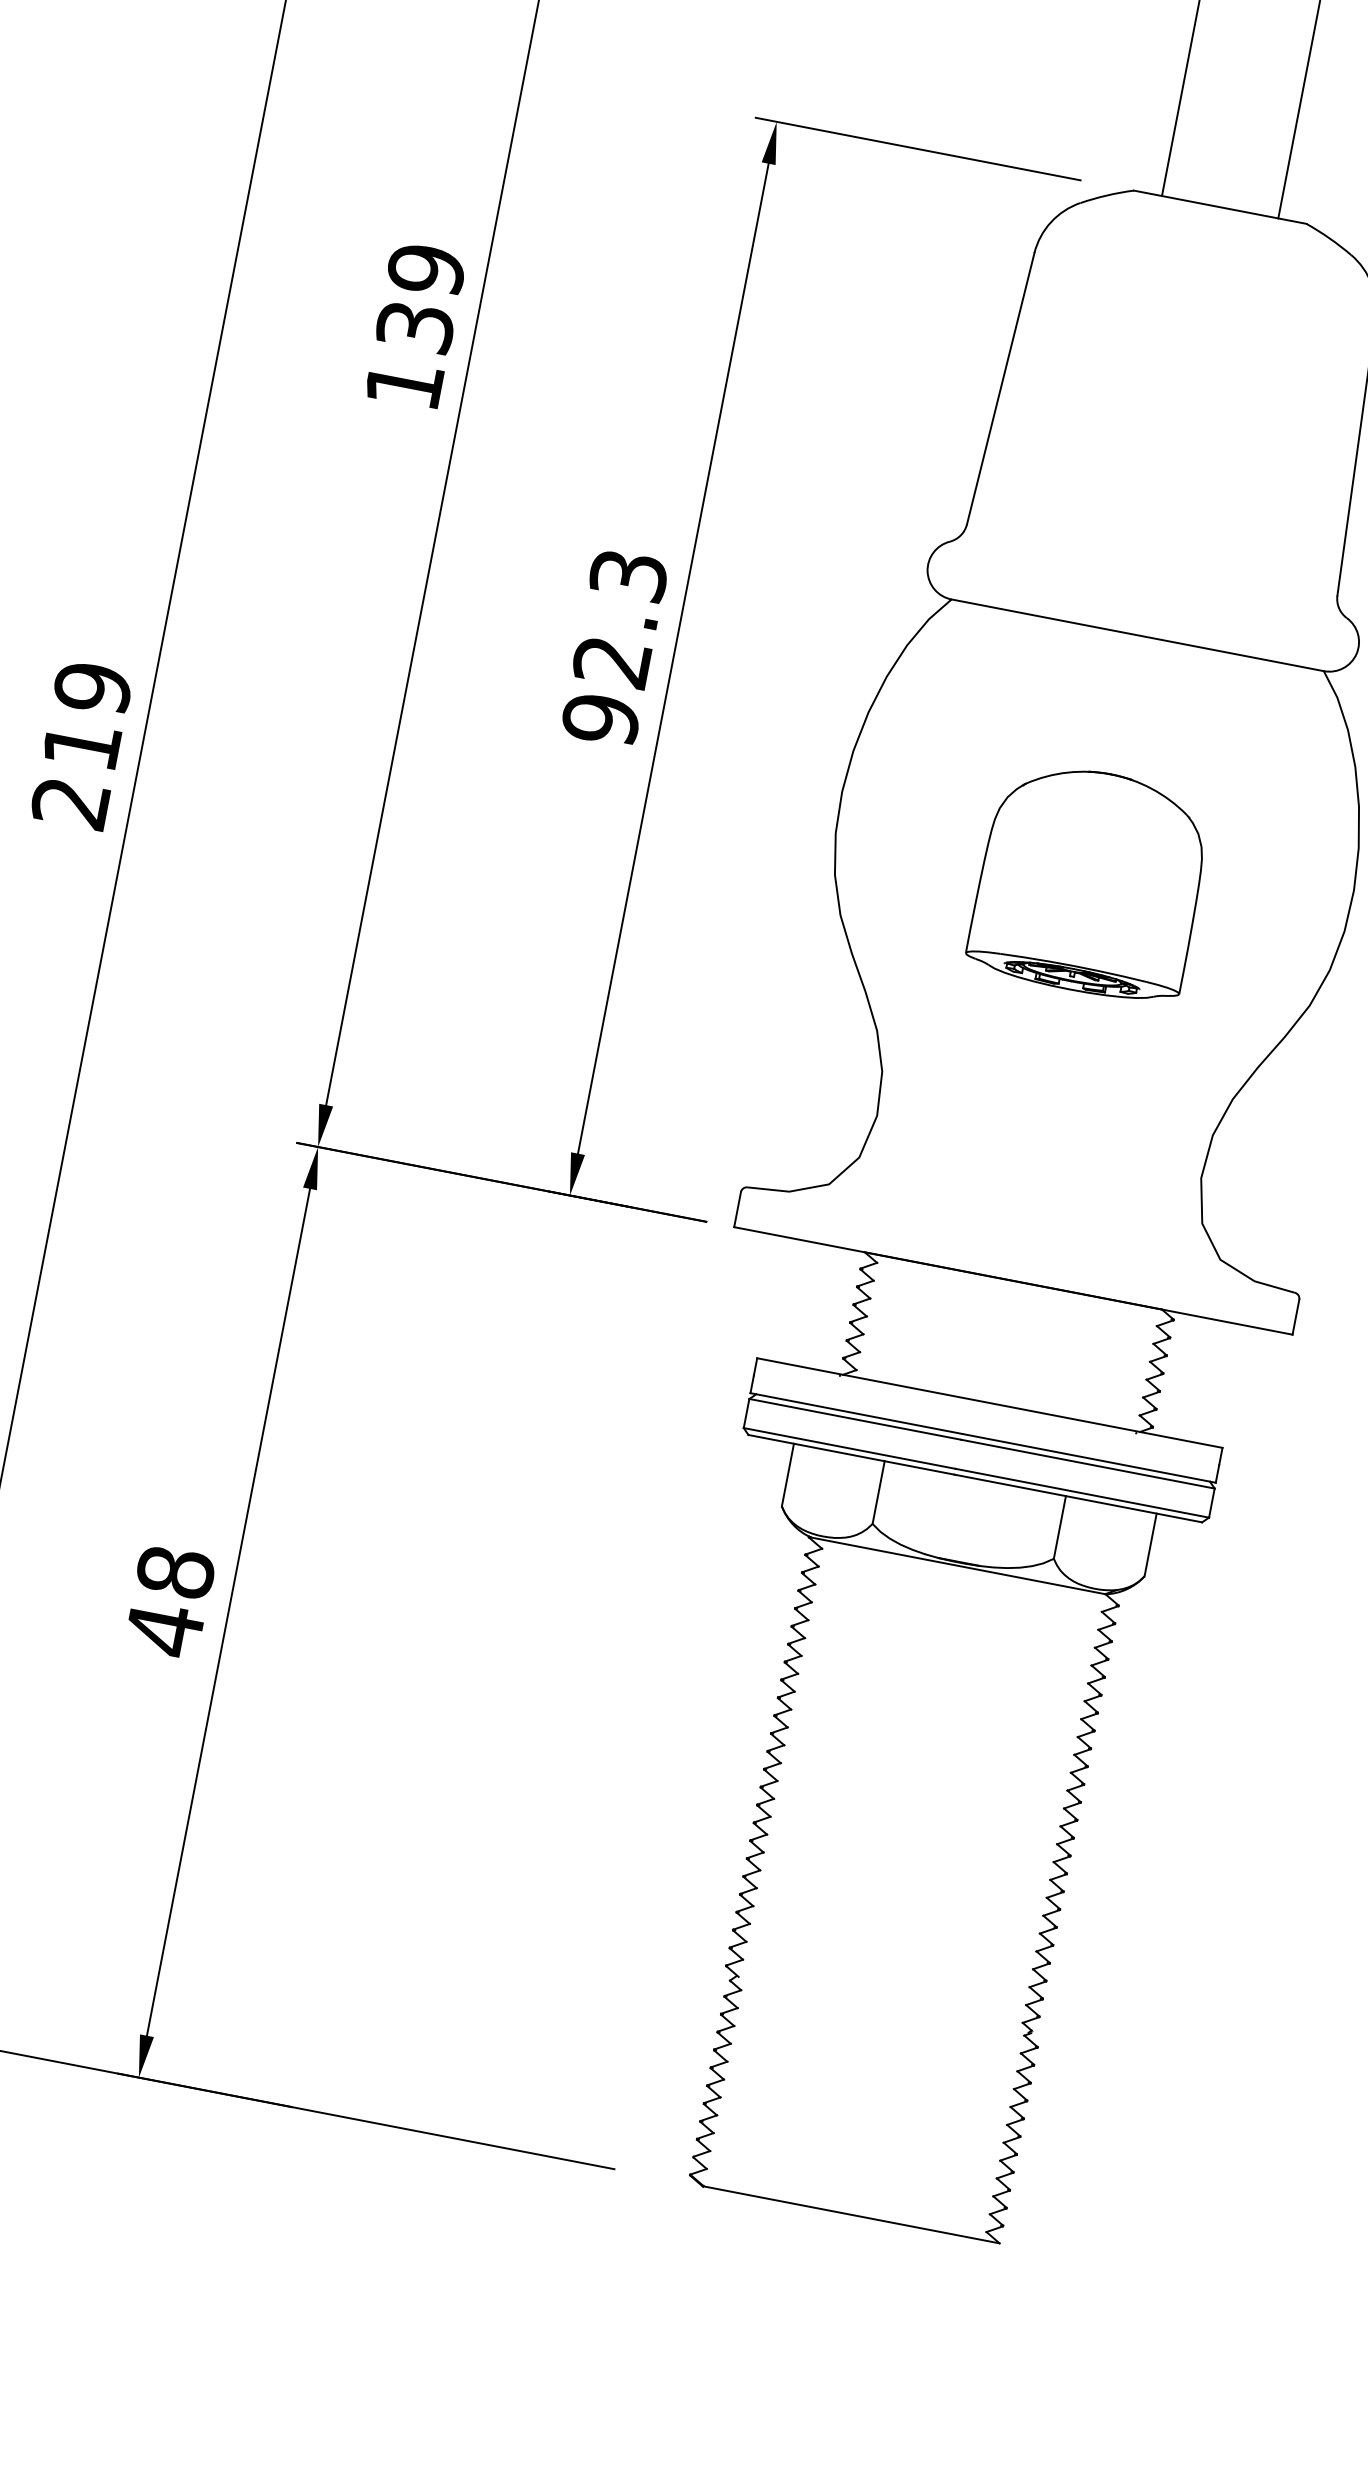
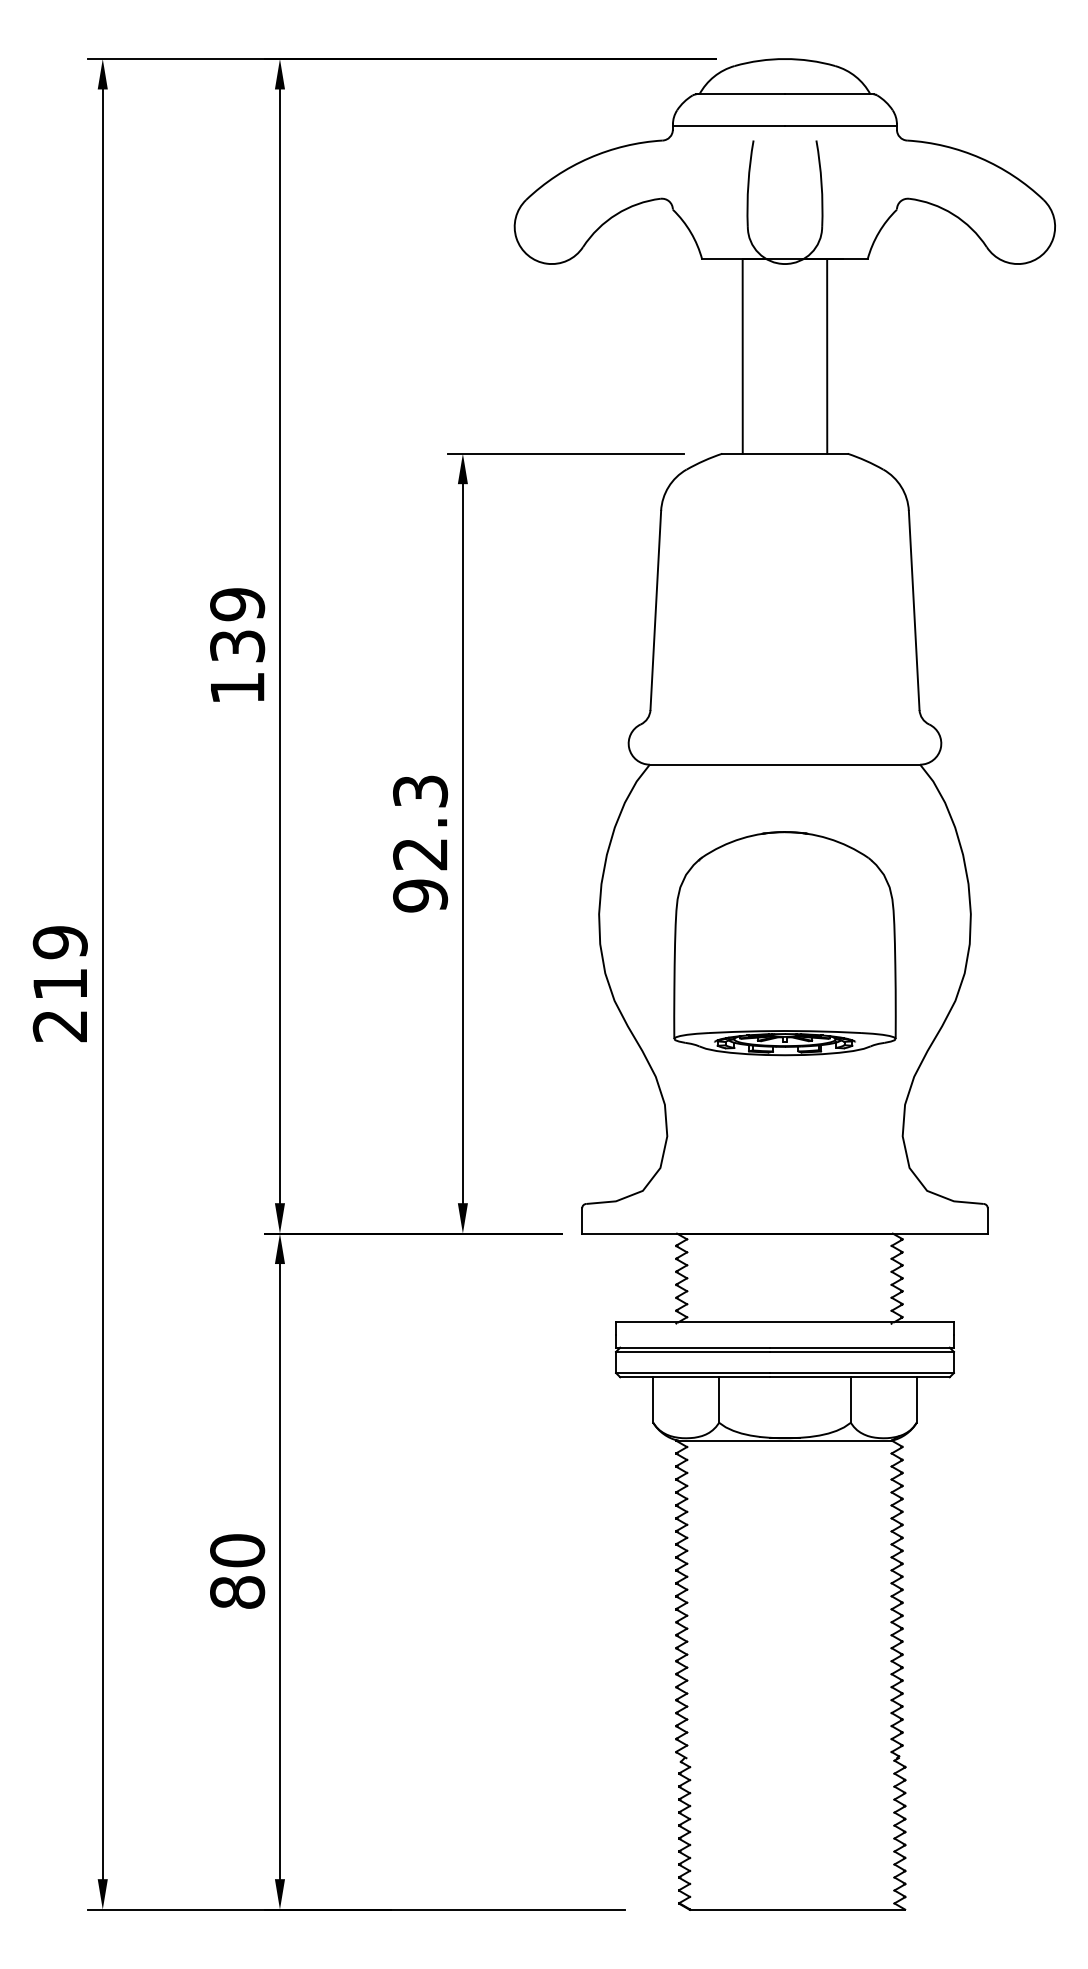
part: (1089, 881) -> (784, 943), size x1.43
text: (169, 1602) -> (237, 1572), 48 -> 80

